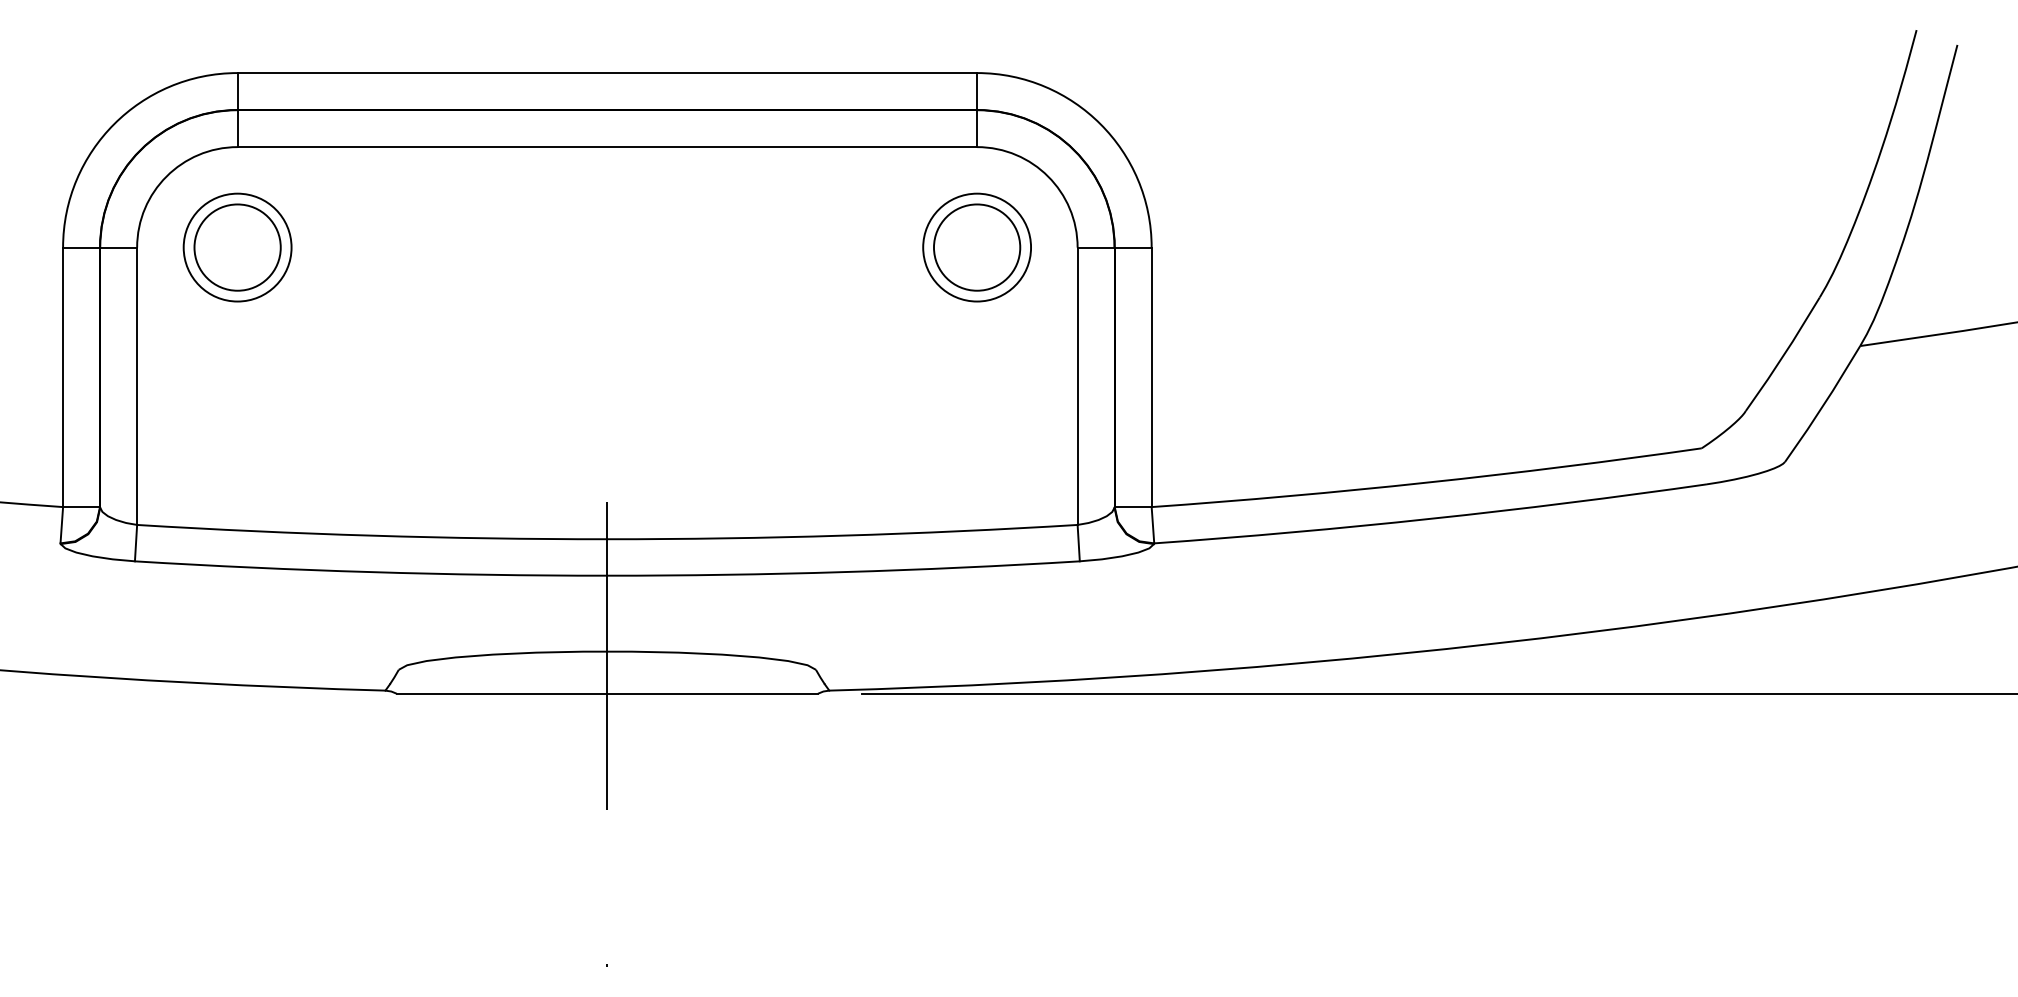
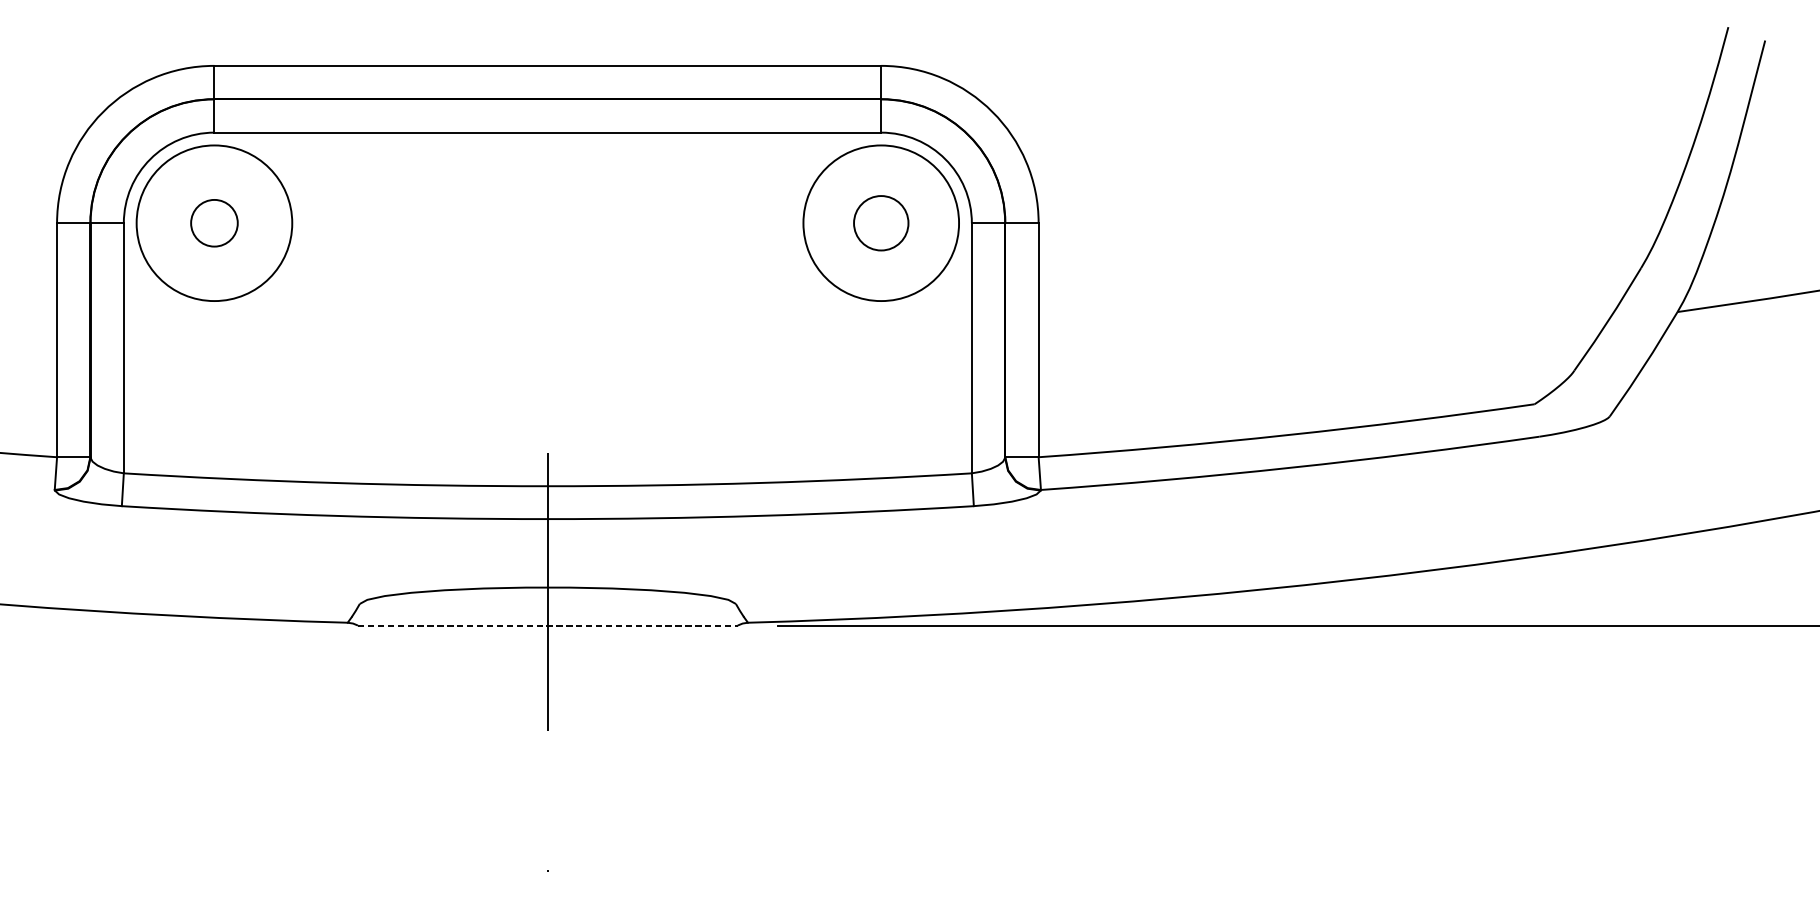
circle: (237, 247) -> (214, 223), size x0.6
circle: (237, 247) -> (214, 223), size x1.6
circle: (976, 247) -> (880, 223), size x0.7
circle: (977, 247) -> (881, 223), size x1.6
line: (607, 693) -> (547, 625), solid -> dashed

